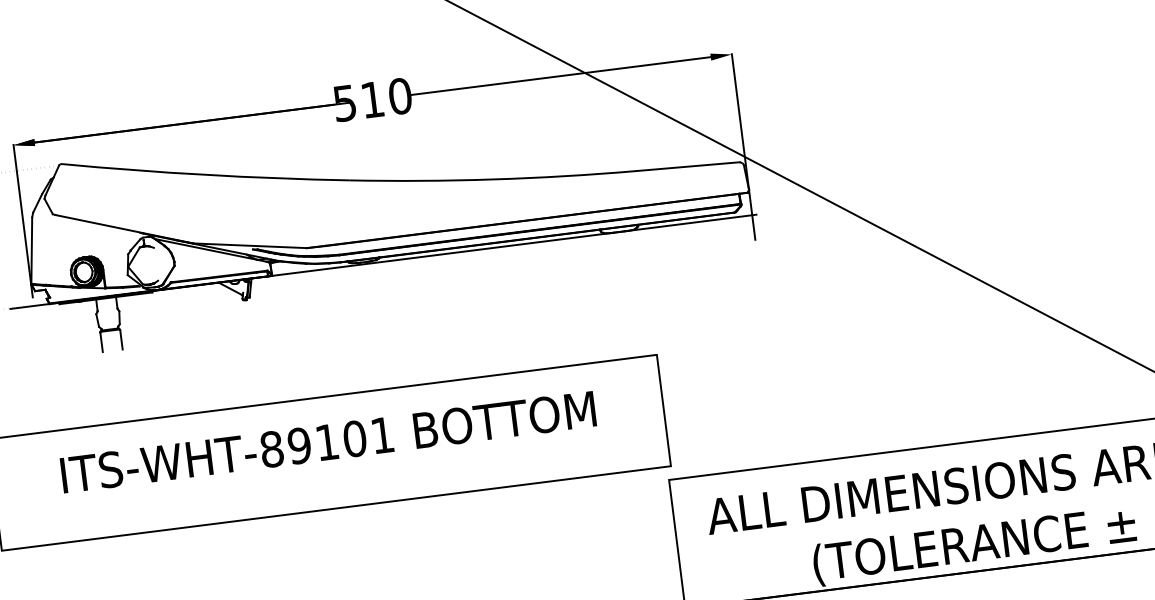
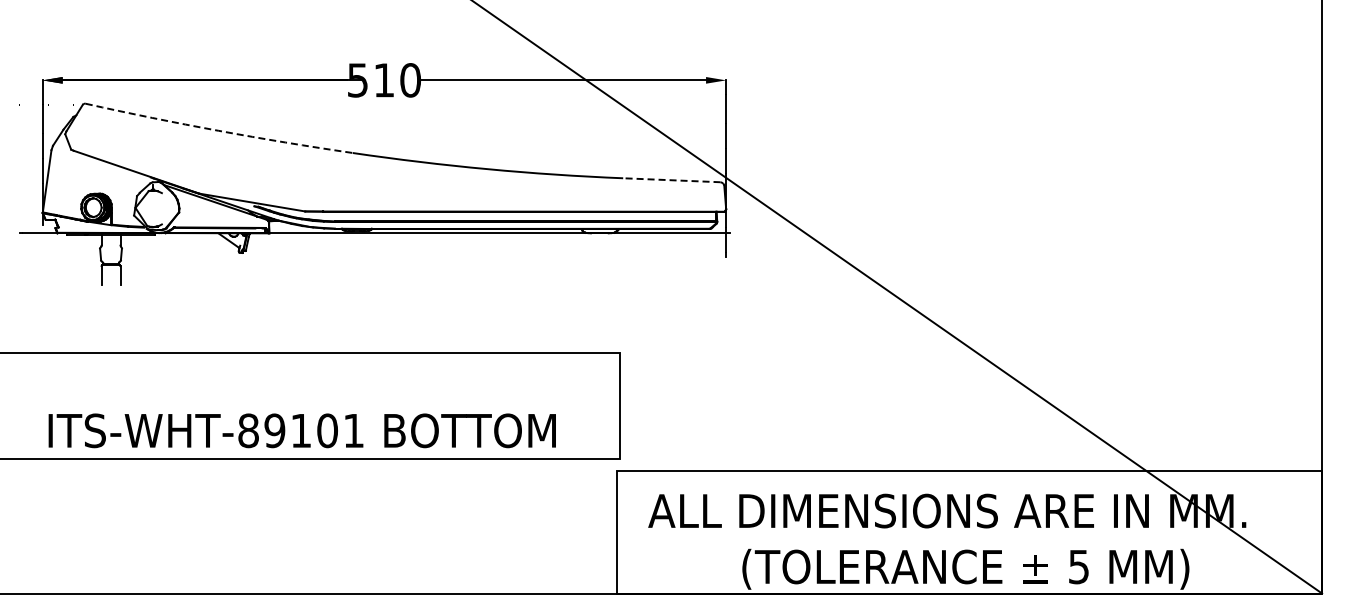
line: (687, 166) -> (671, 180), solid -> dashed
arc: (205, 174) -> (218, 130), solid -> dashed
text: (327, 442) -> (301, 430), moved

